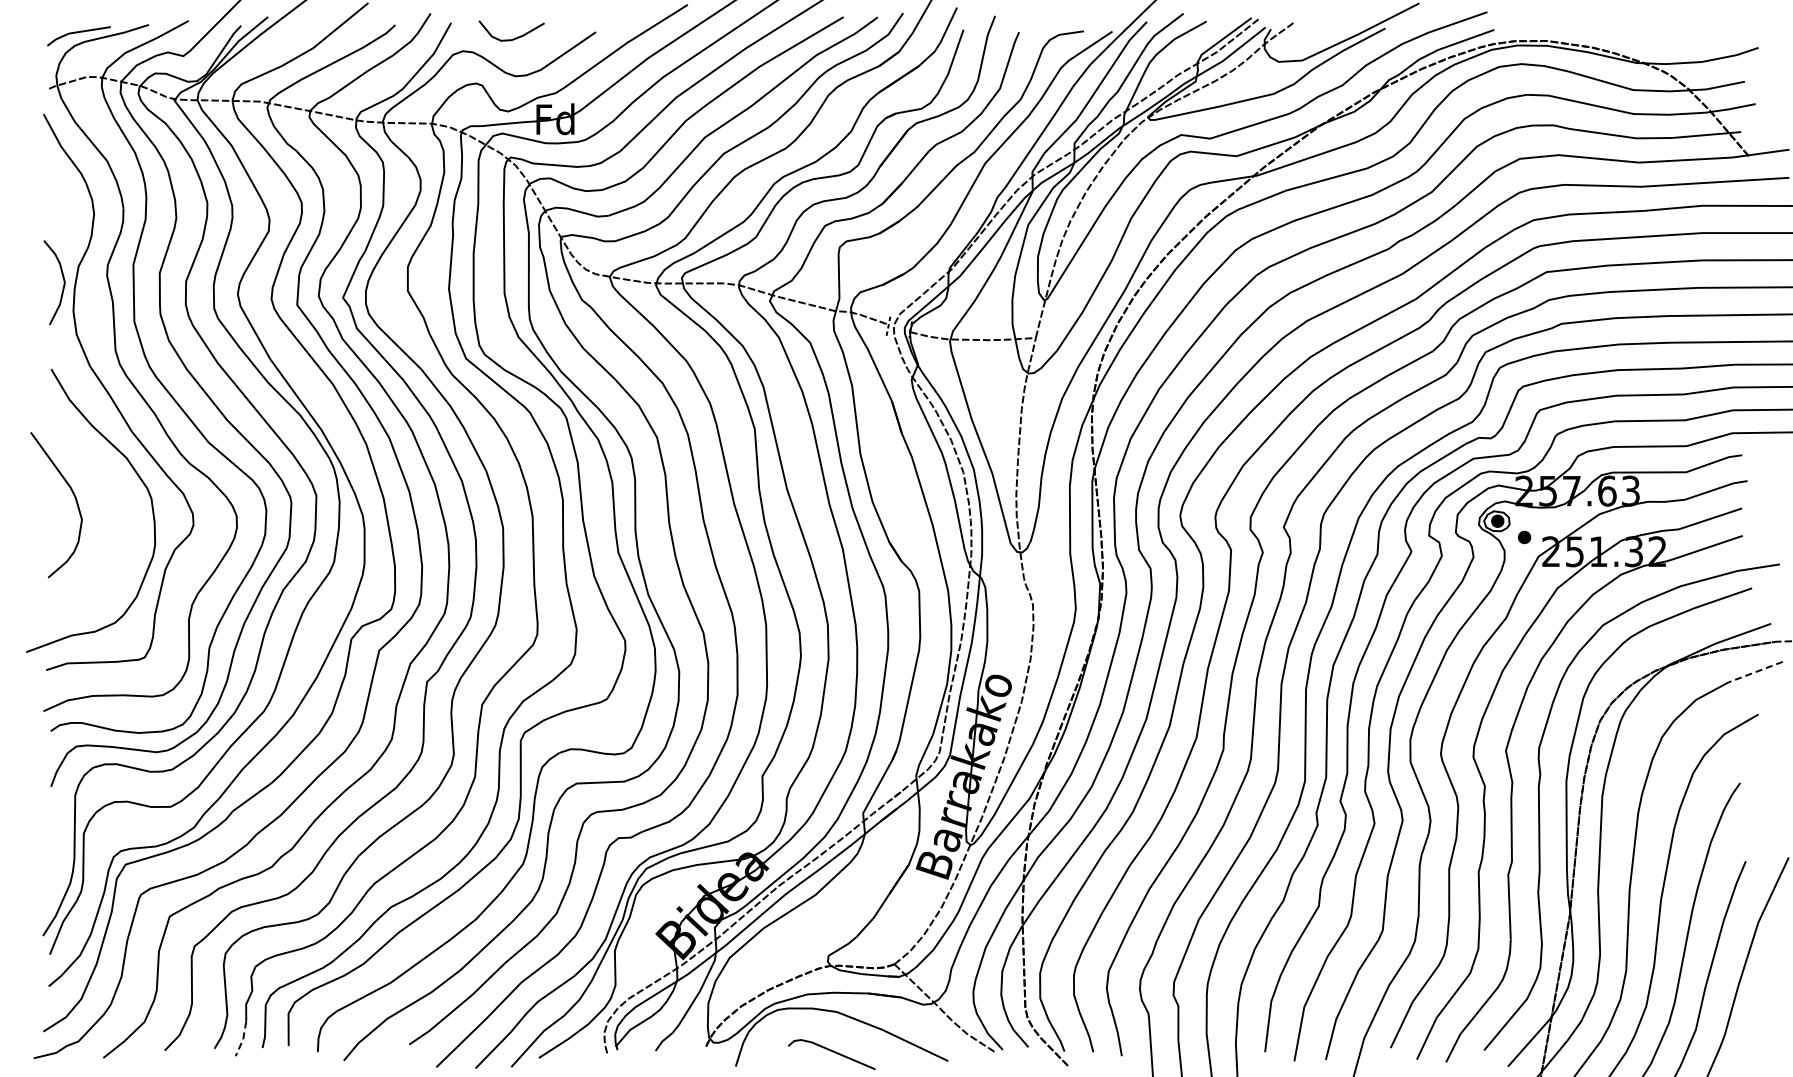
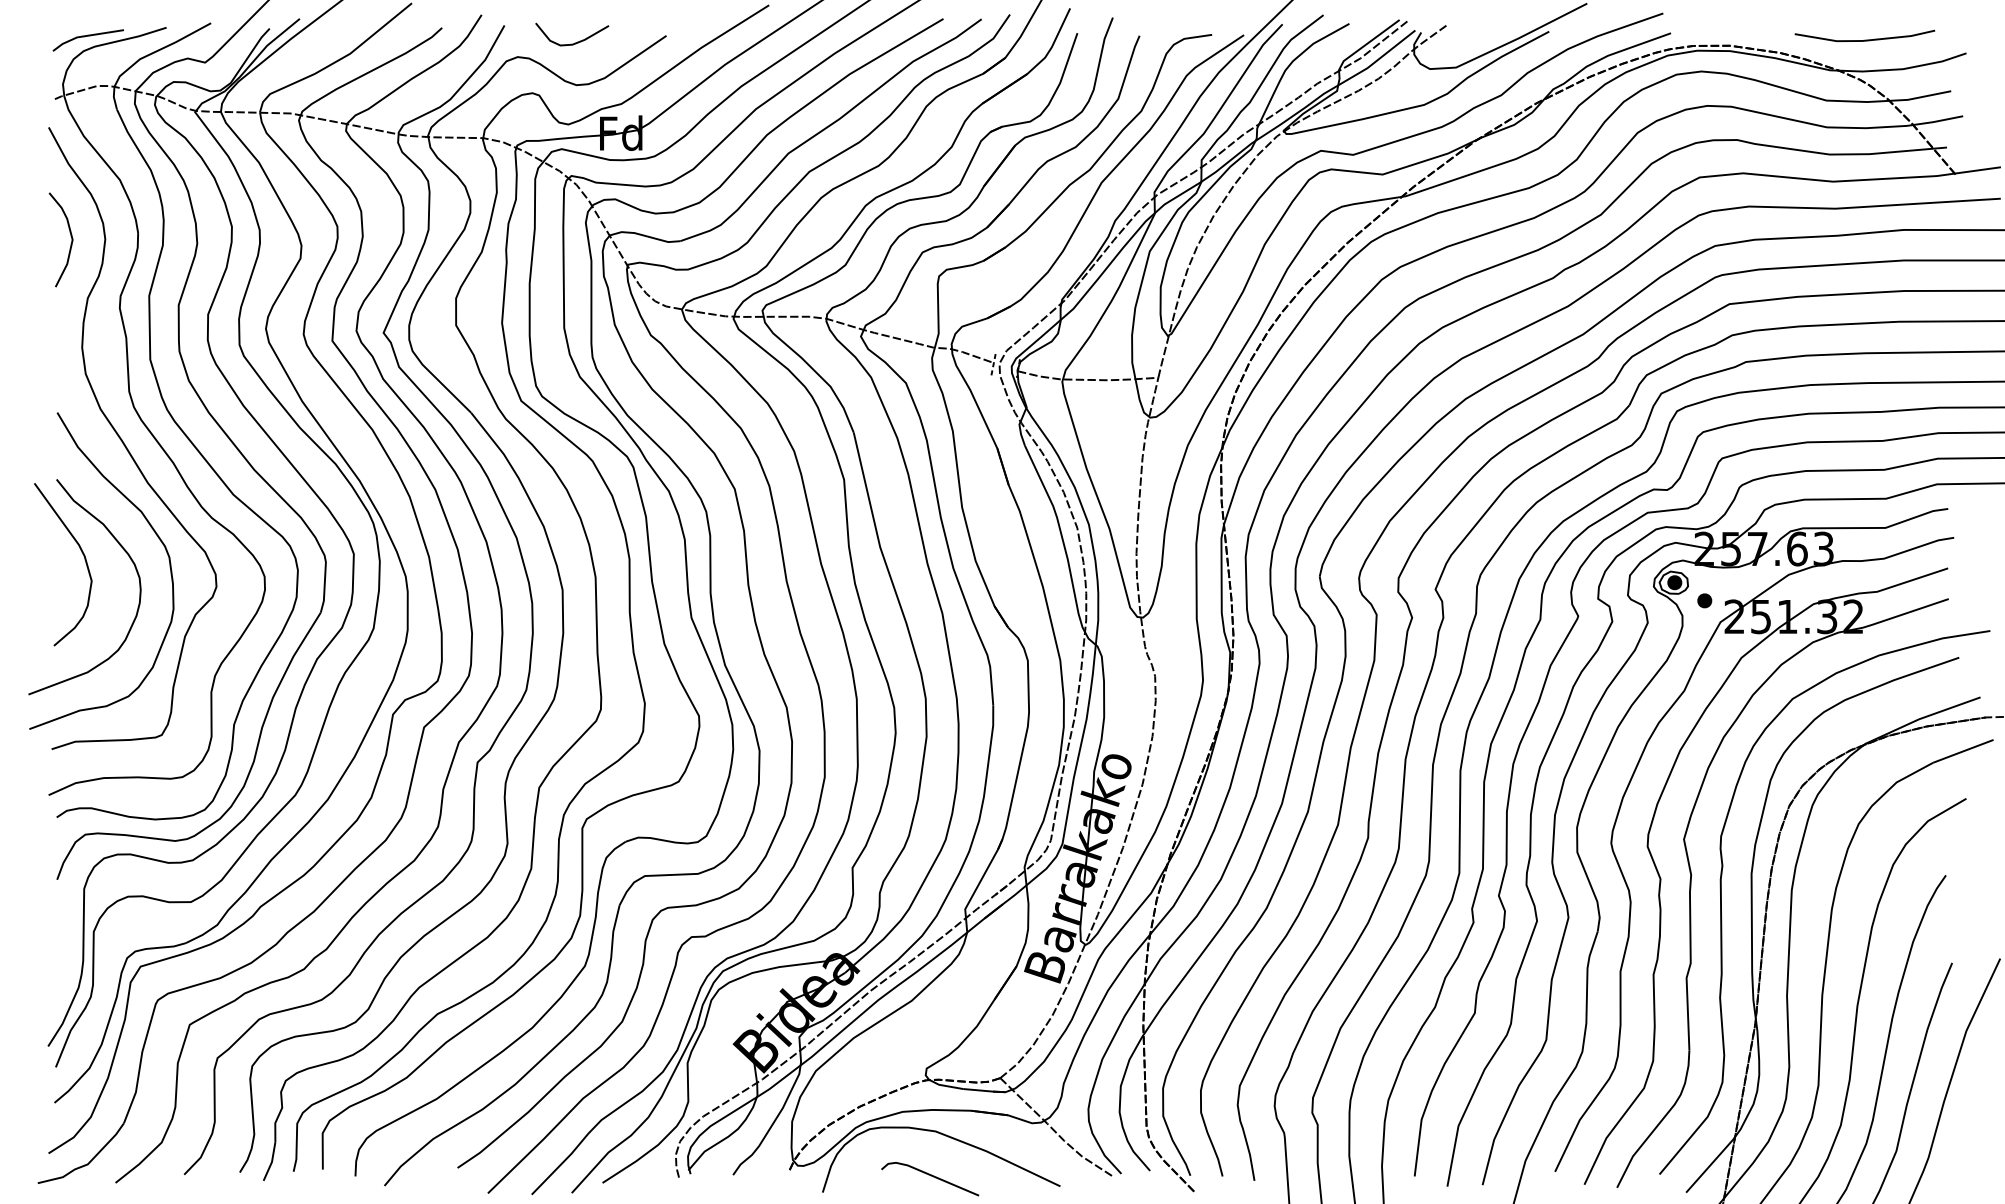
line: (1667, 35) -> (1864, 39), added
curve: (62, 278) -> (69, 235), moved
curve: (115, 499) -> (129, 558), added
line: (1755, 672) -> (1963, 751), dashed -> solid
line: (243, 1039) -> (272, 1162), dashed -> solid

